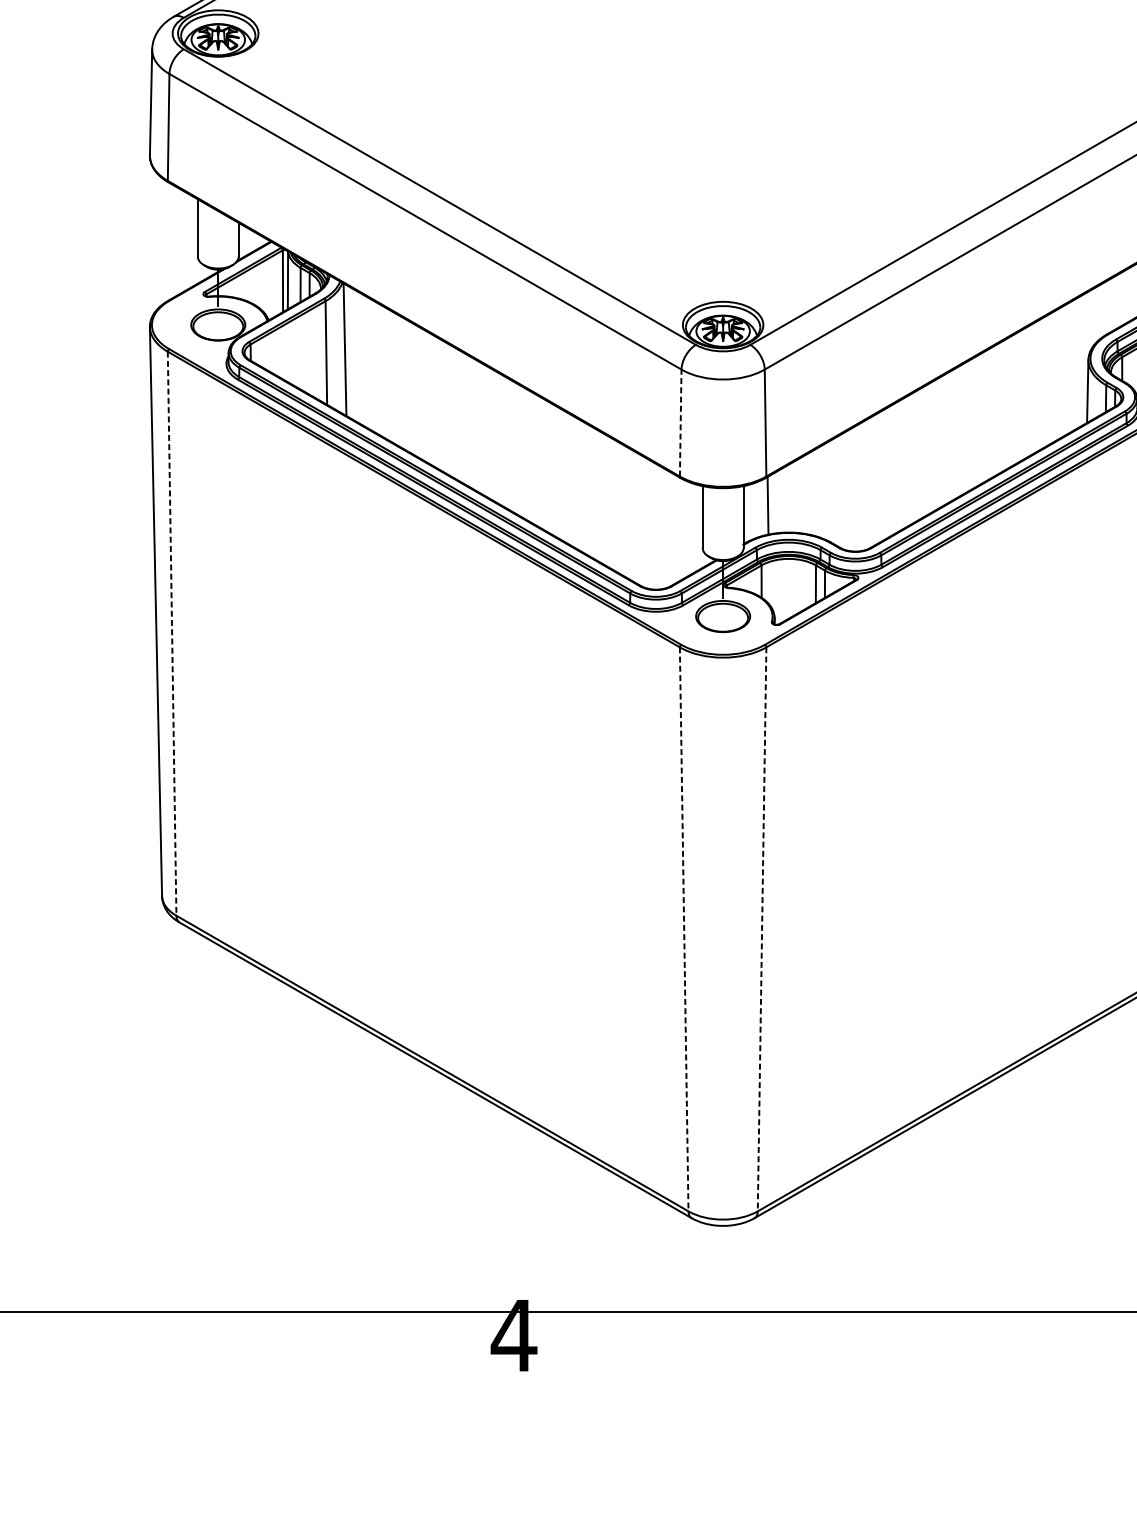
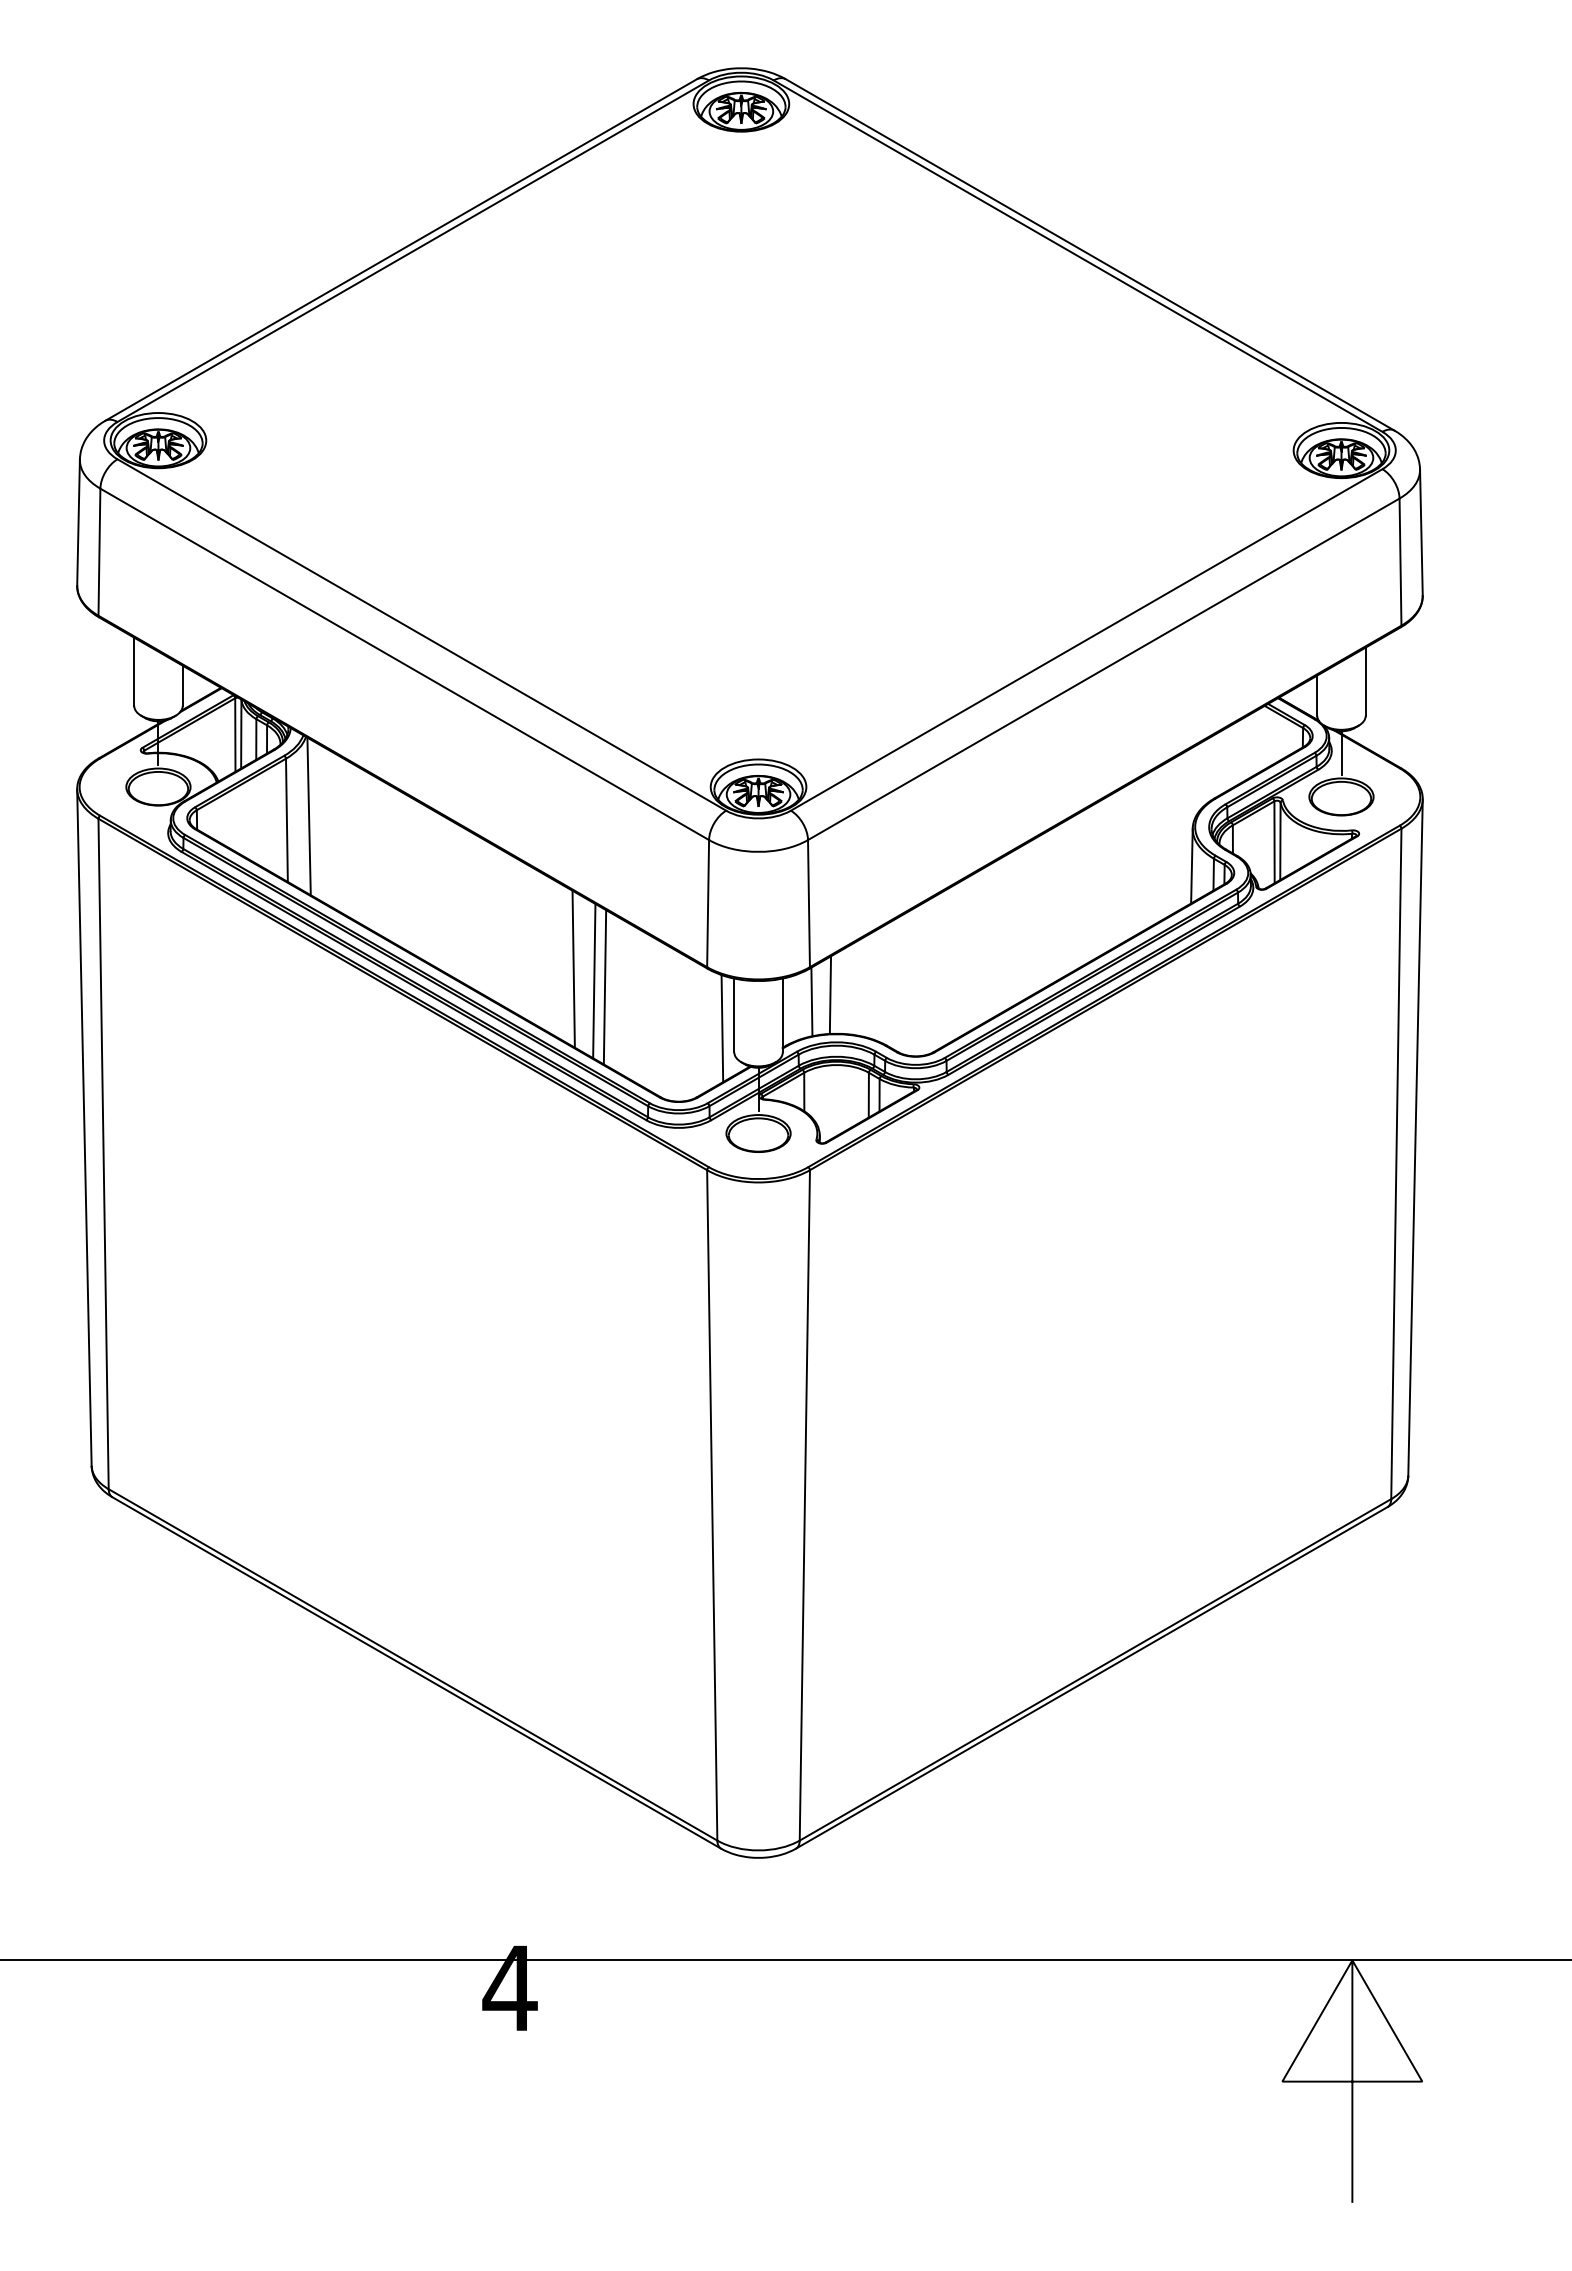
line: (681, 422) -> (708, 903), dashed -> solid
line: (567, 477) -> (573, 968), added
line: (585, 487) -> (594, 980), added
line: (593, 493) -> (604, 987), added
line: (783, 499) -> (830, 994), added
line: (692, 528) -> (722, 1028), added
line: (172, 634) -> (103, 1154), dashed -> solid
line: (684, 929) -> (712, 1505), dashed -> solid
line: (761, 929) -> (804, 1505), dashed -> solid

